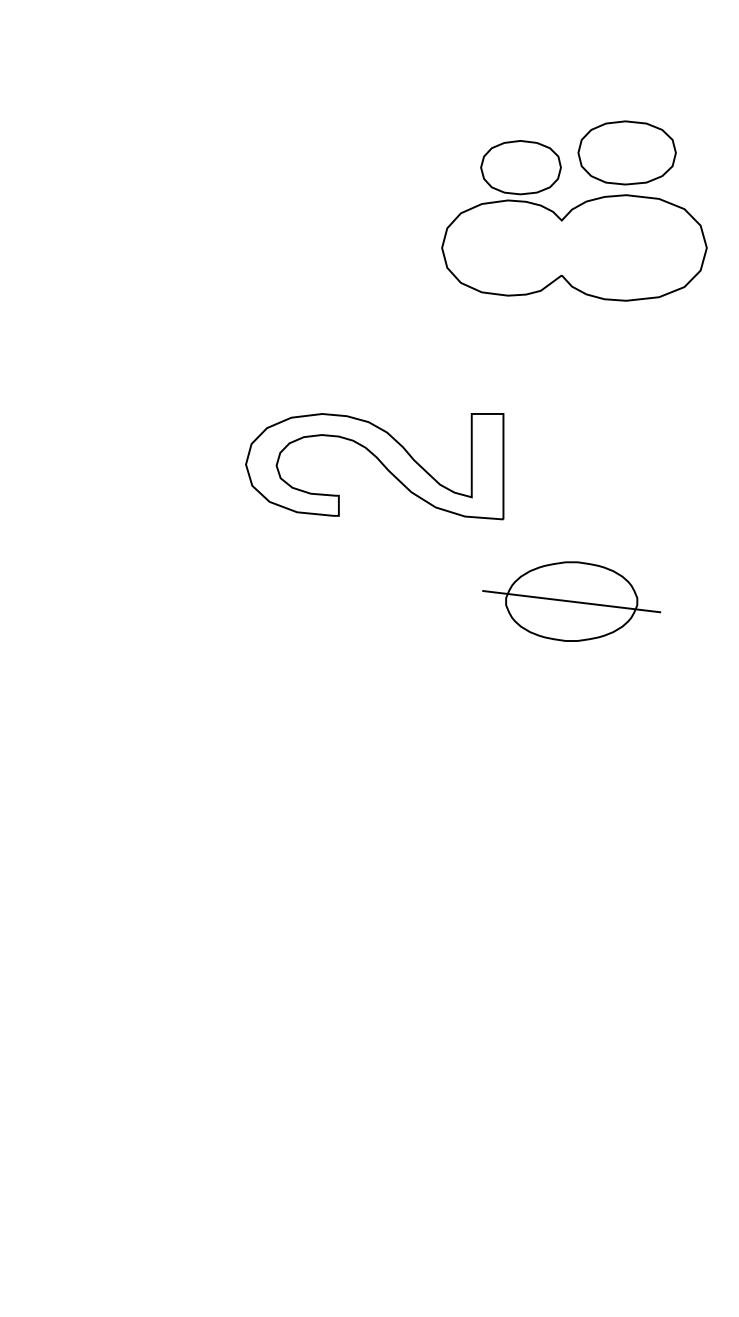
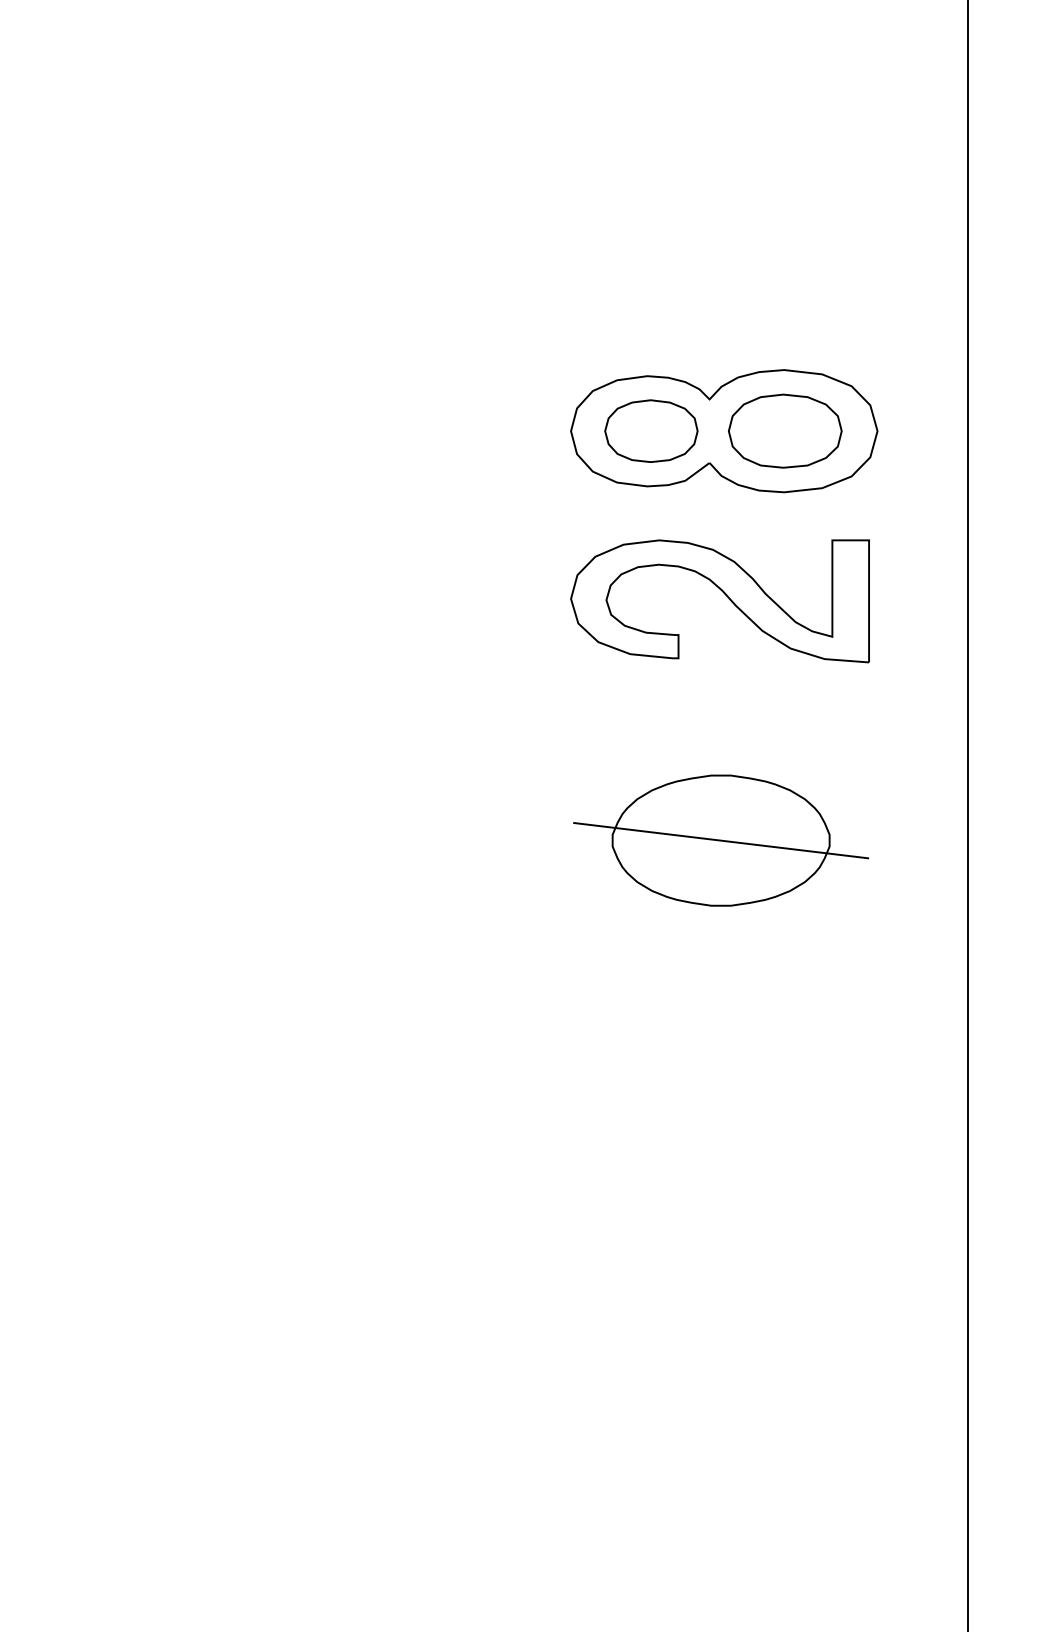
part: (627, 152) -> (785, 430), moved
part: (521, 167) -> (651, 430), moved
part: (379, 461) -> (725, 595), moved
part: (571, 601) -> (720, 840), size x1.43

